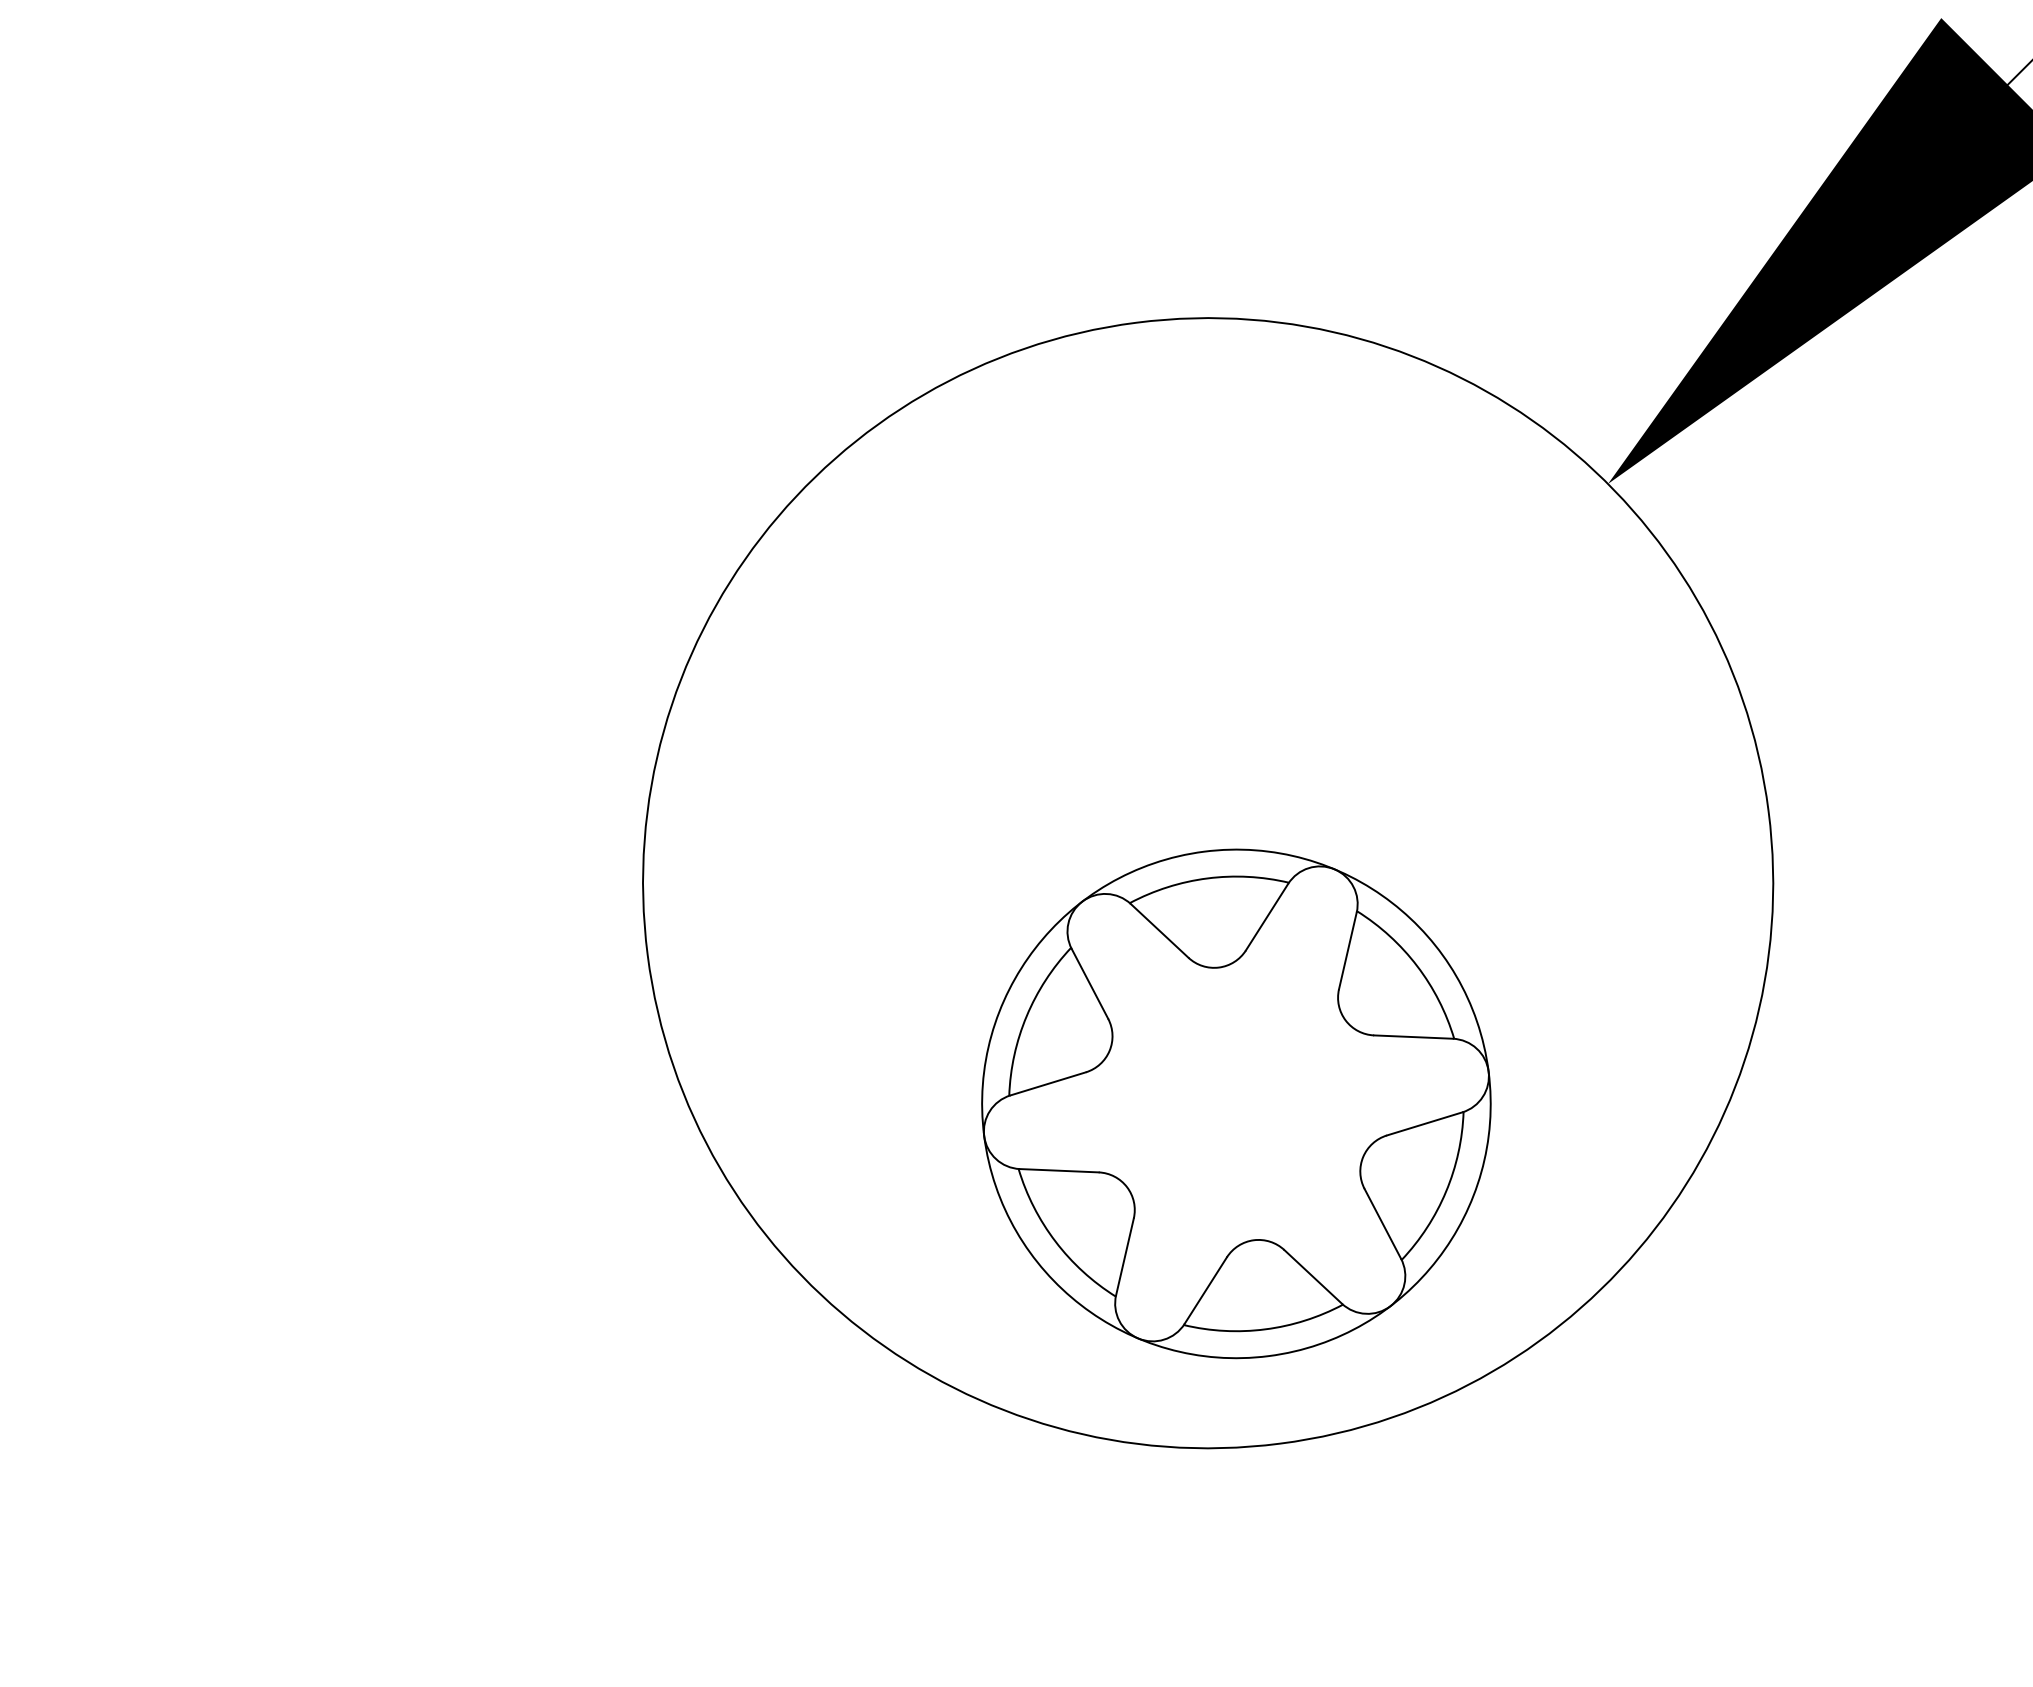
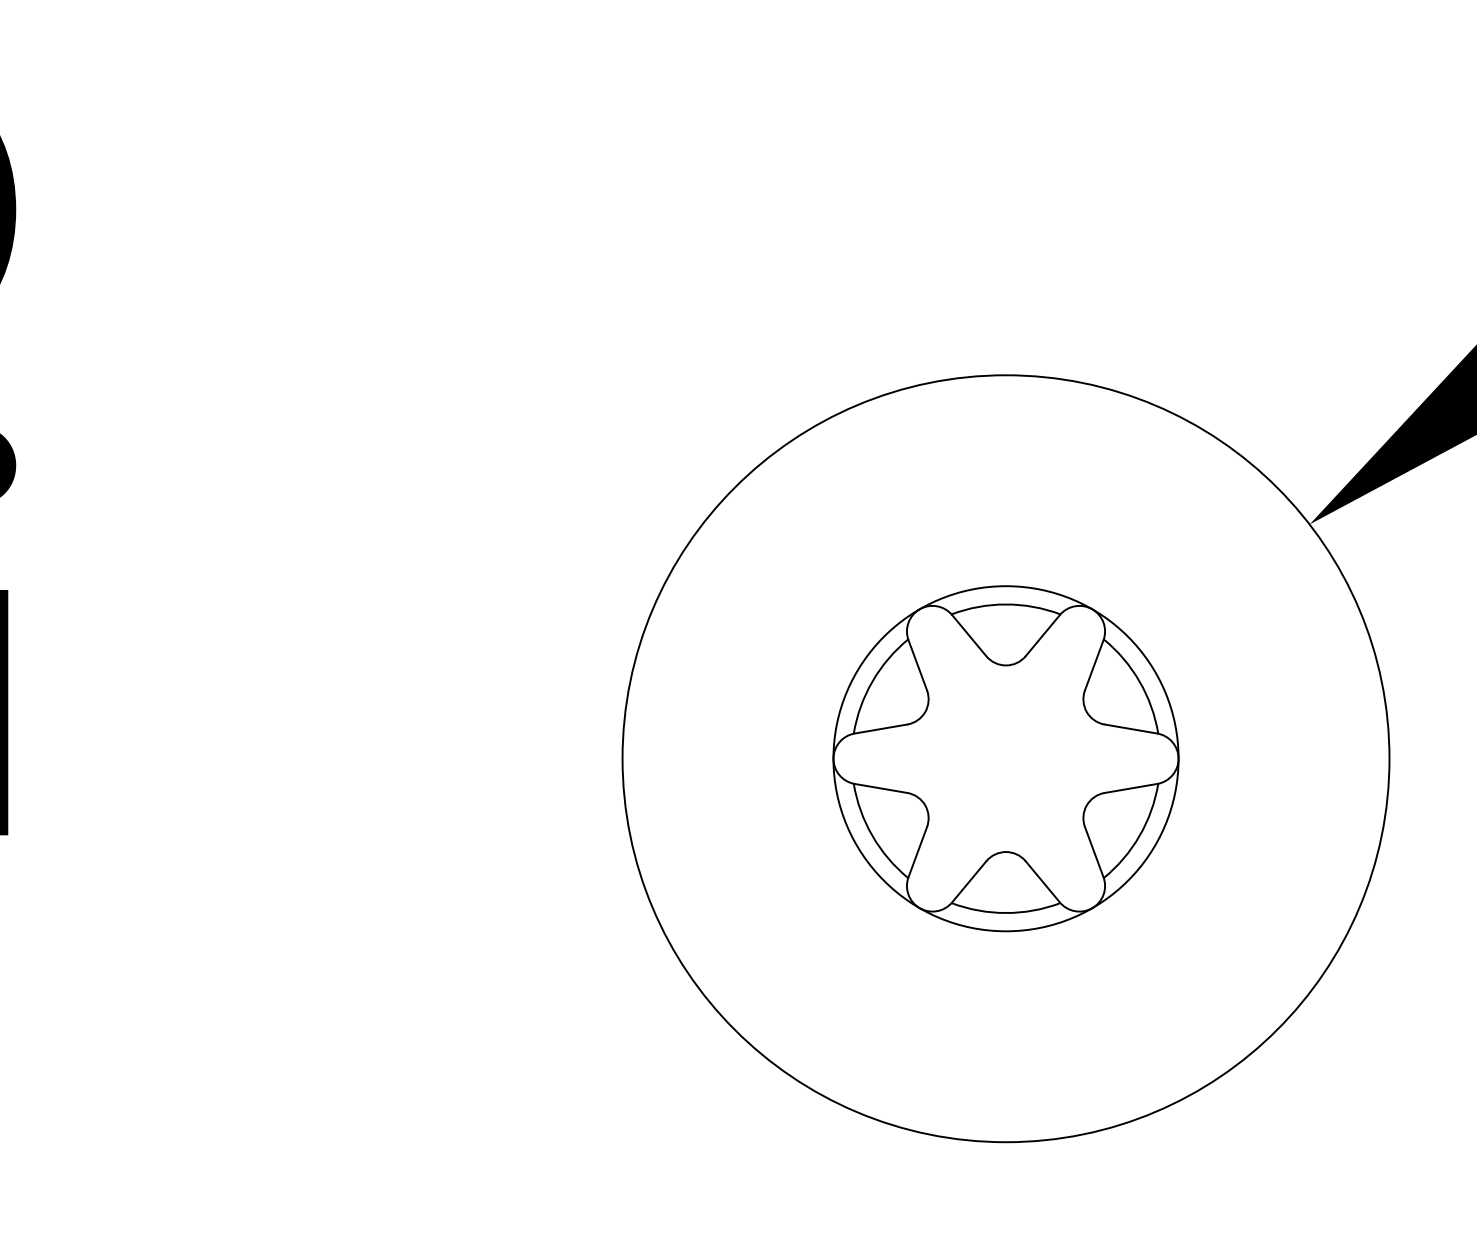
part: (1235, 1103) -> (1005, 758), moved

